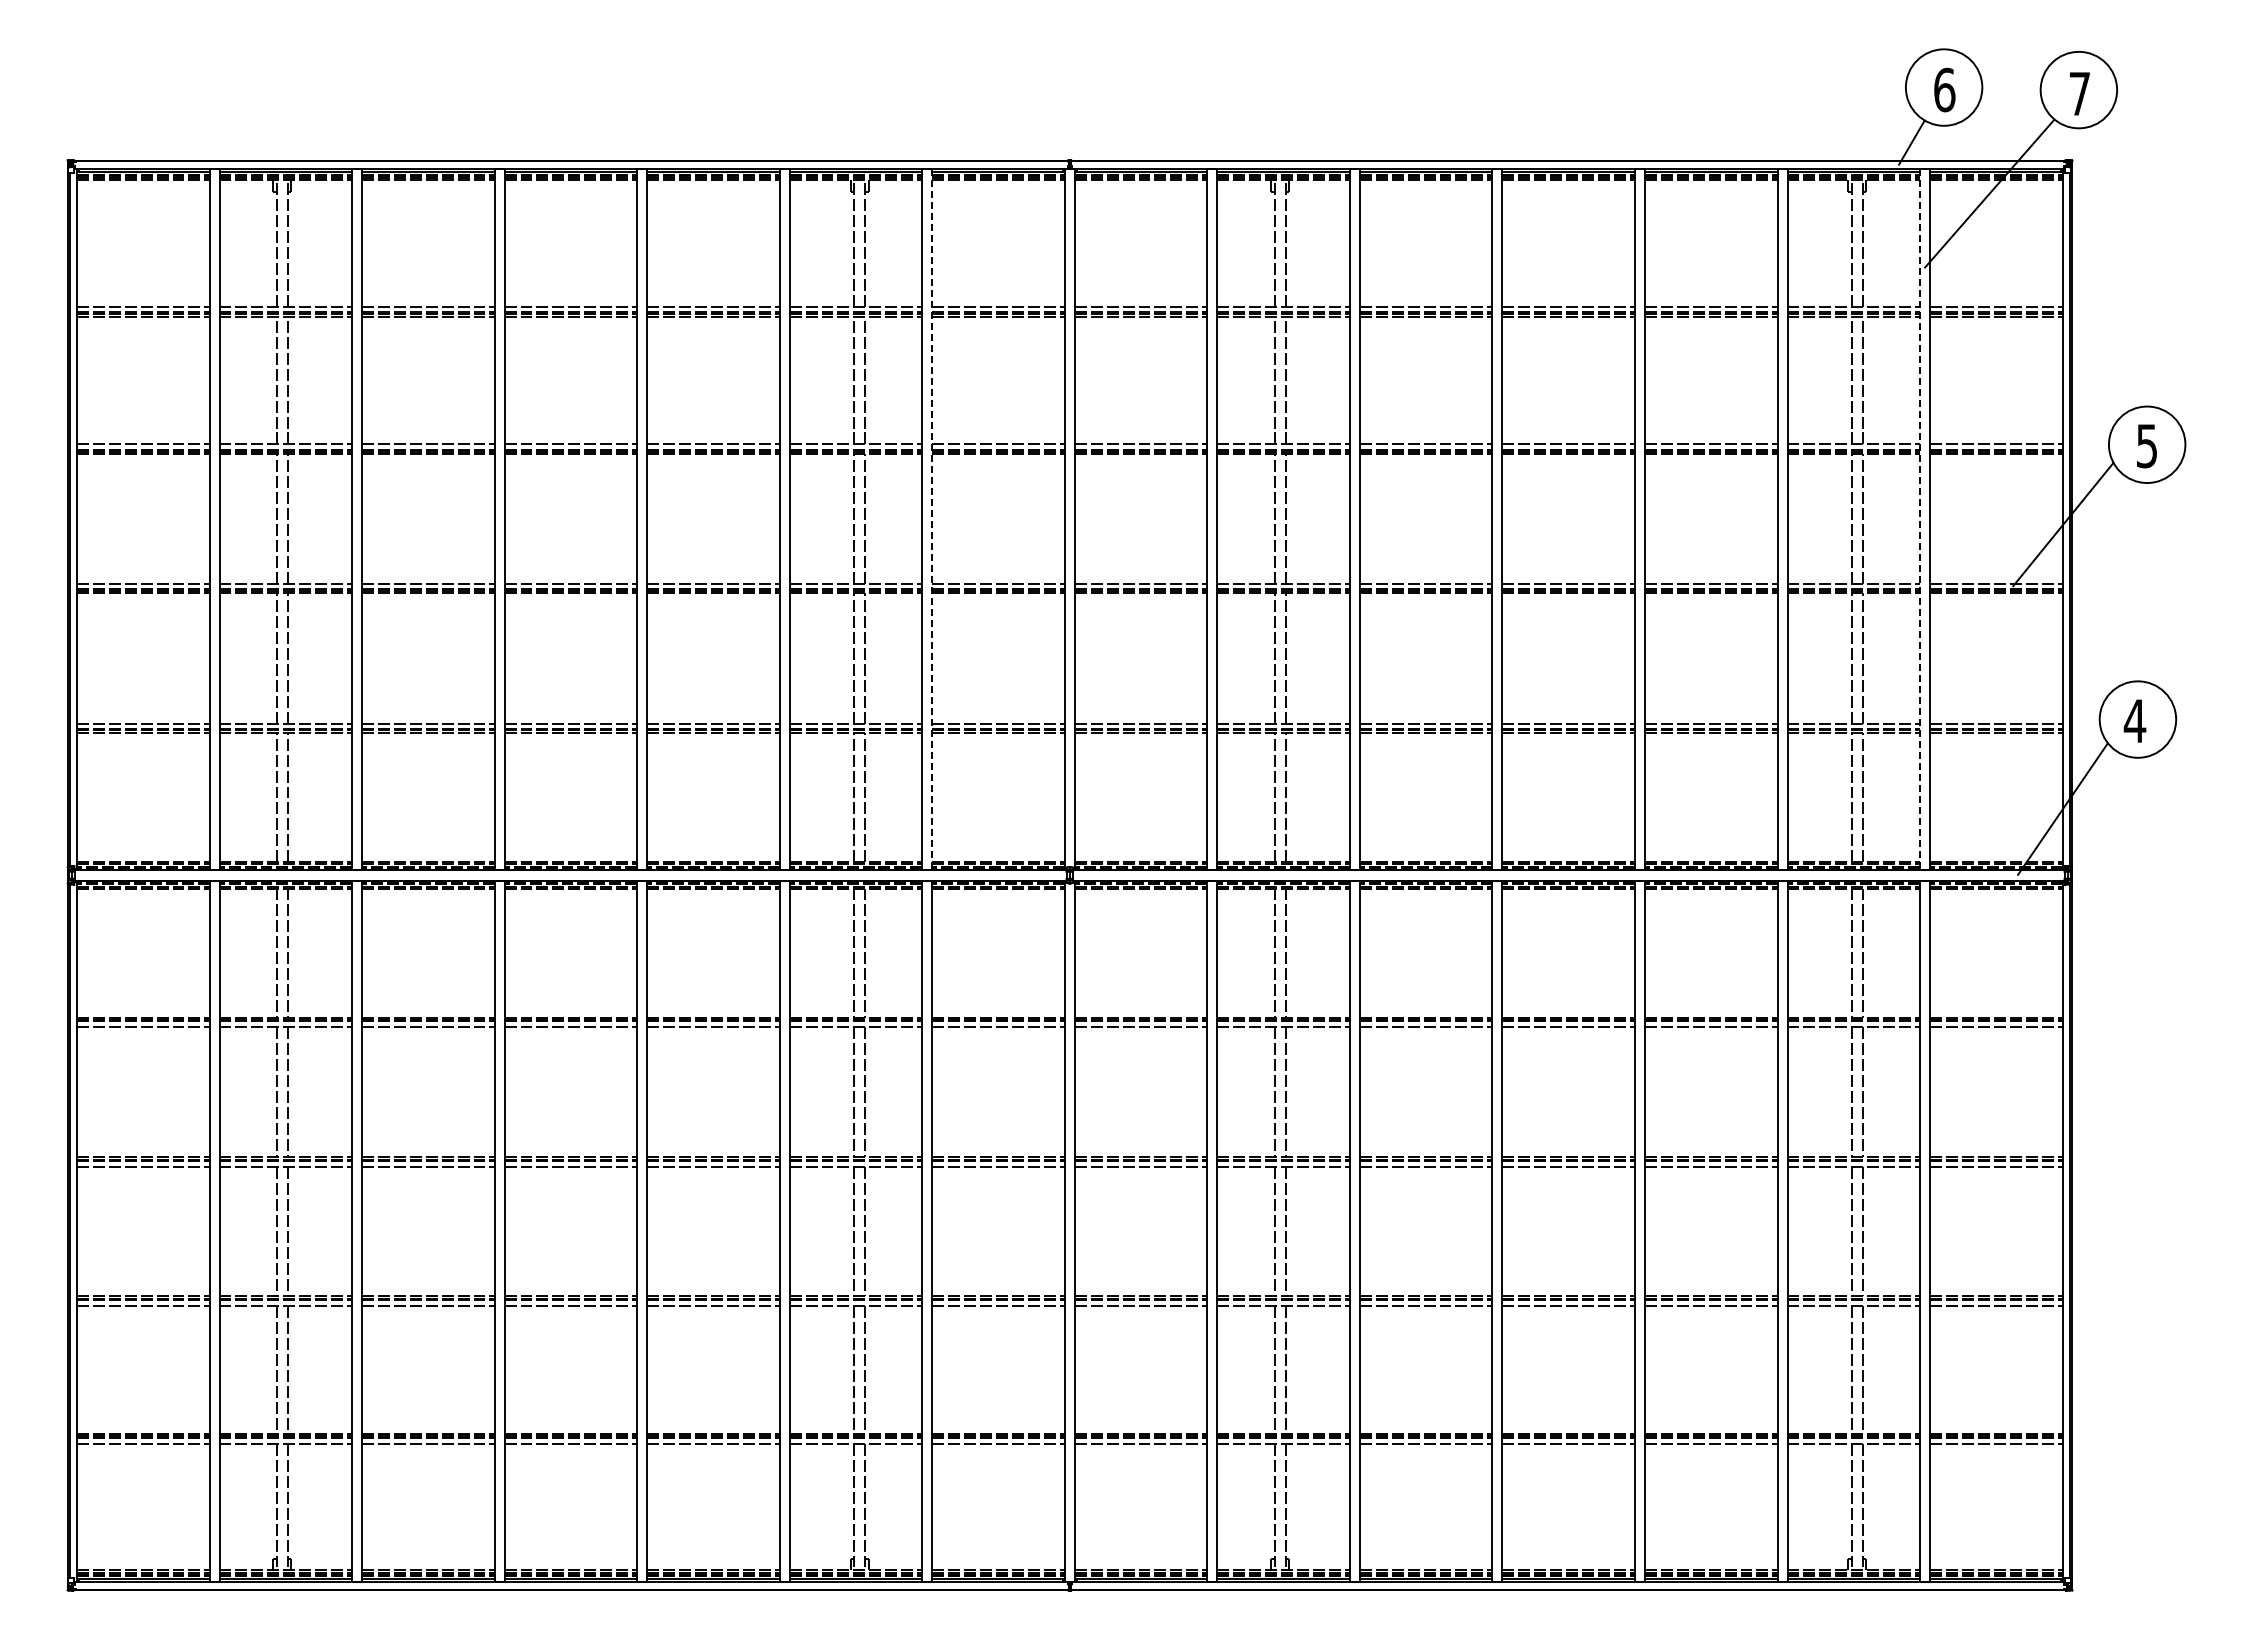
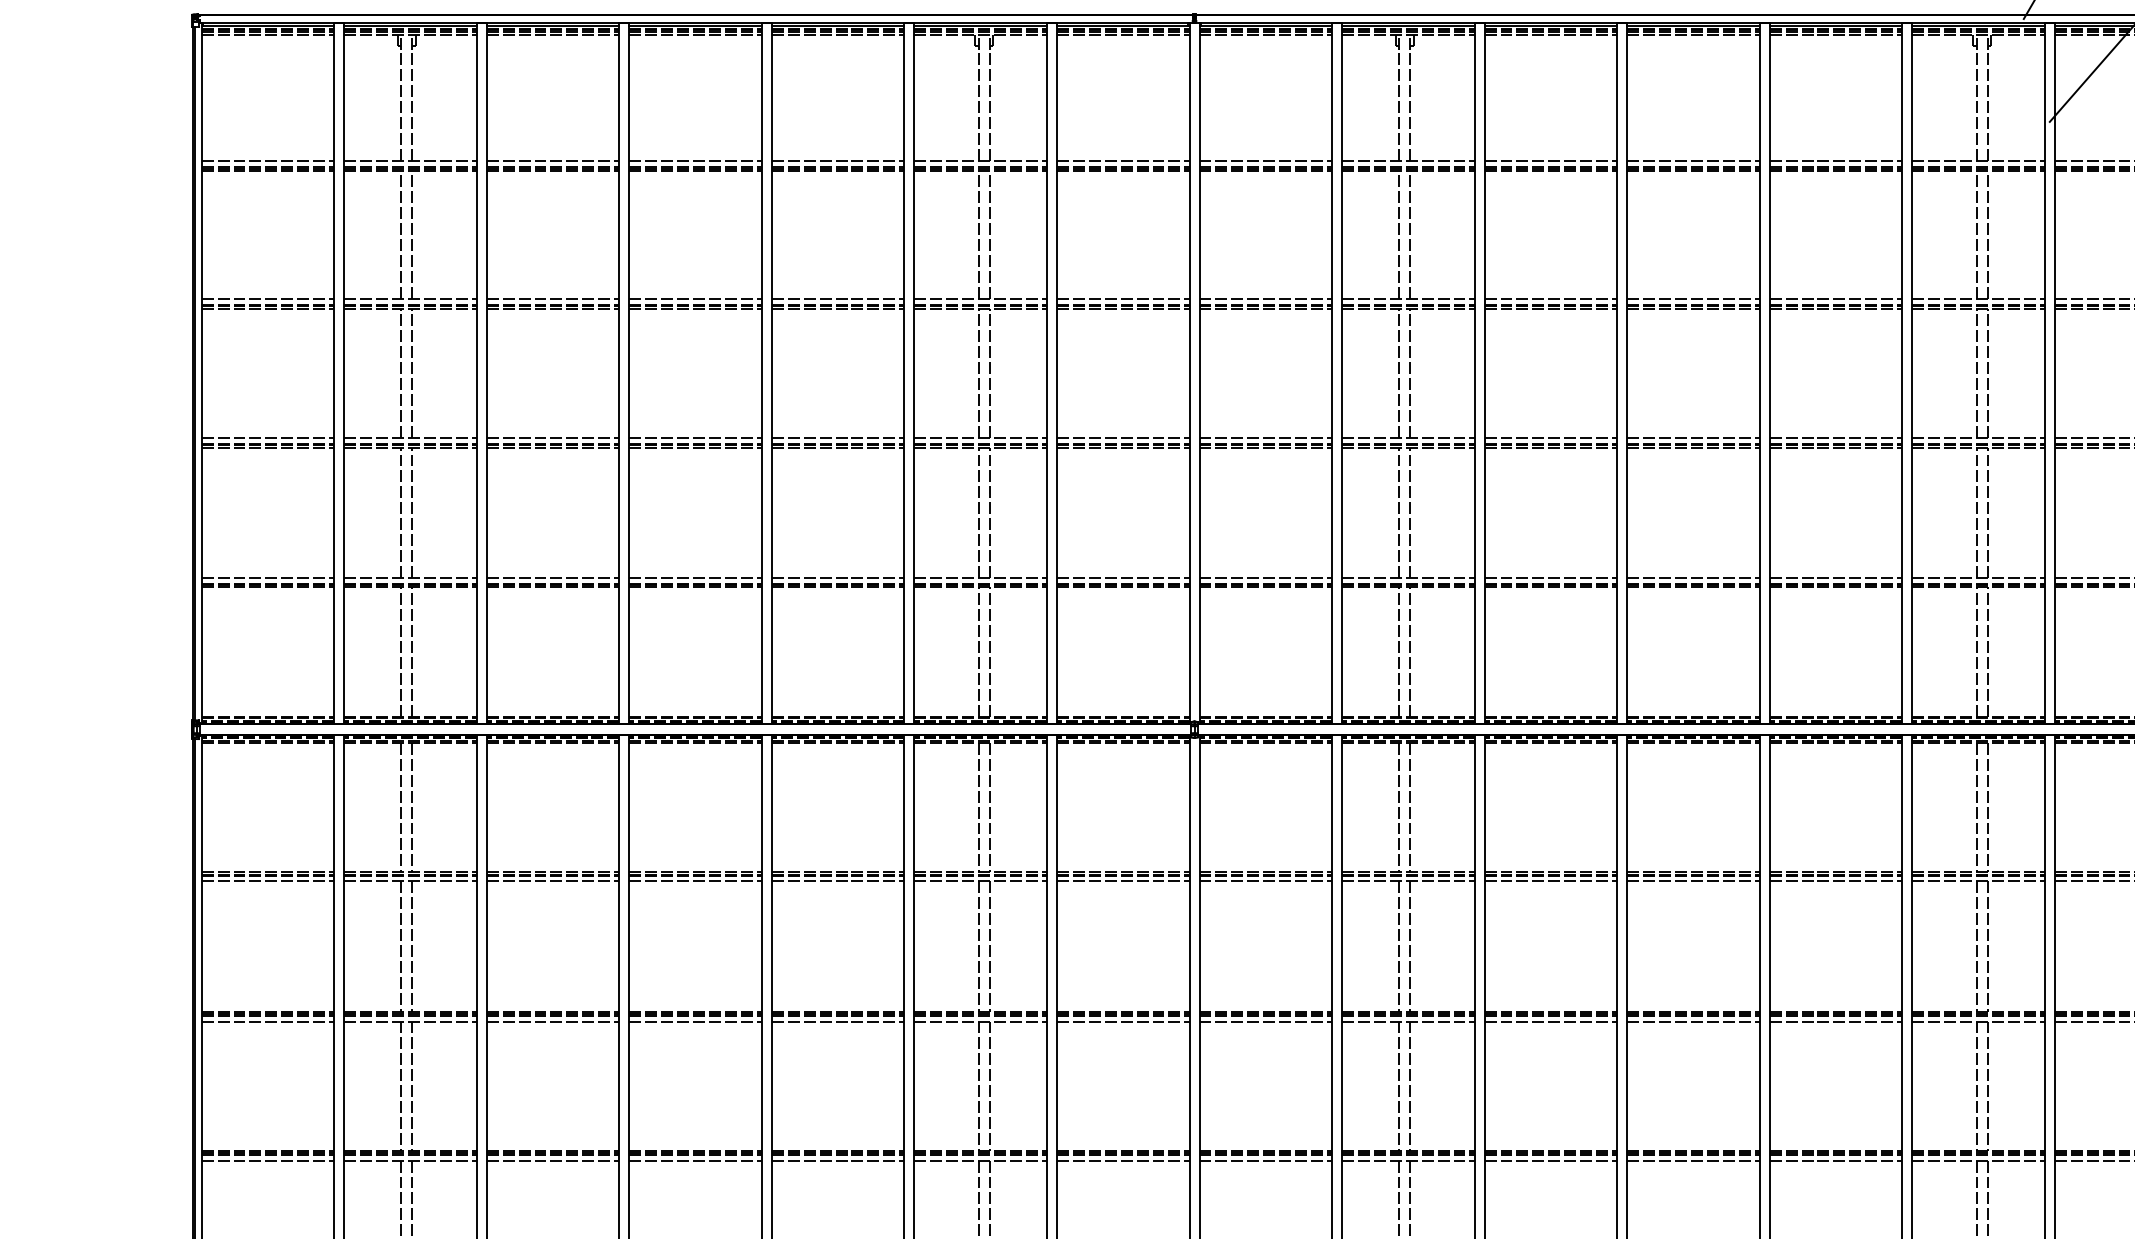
line: (932, 519) -> (1057, 373), dashed -> solid
line: (1920, 519) -> (2045, 373), dashed -> solid

